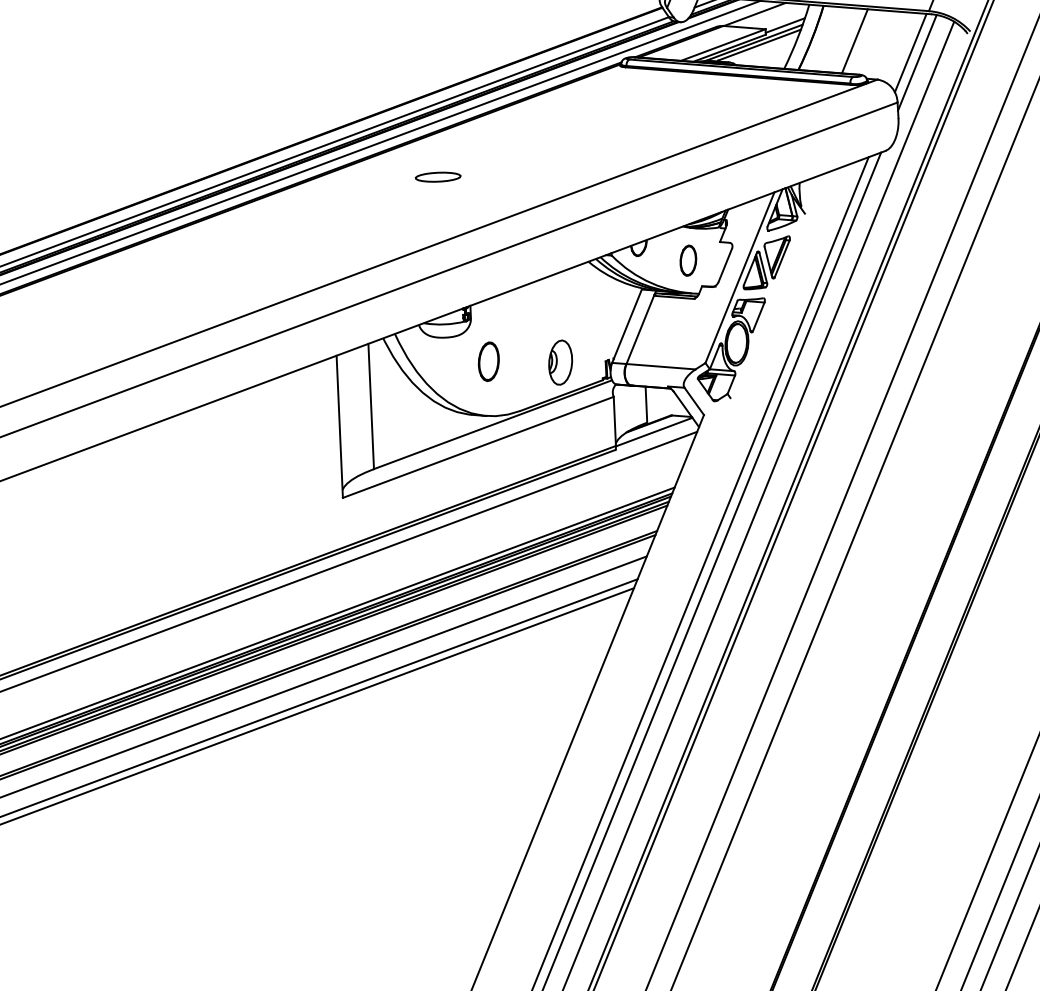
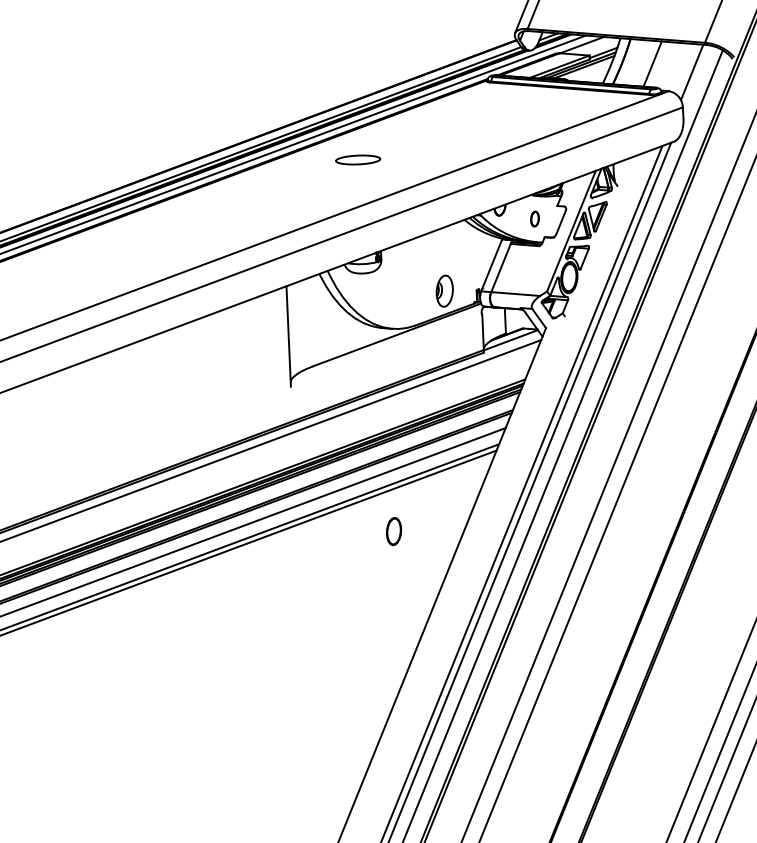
line: (916, 63) -> (696, 79), removed
part: (438, 177) -> (358, 160), size x1.4
part: (687, 259) -> (534, 218), size x0.7
part: (488, 361) -> (393, 531), moved
line: (370, 405) -> (310, 321), removed
line: (478, 446) -> (386, 350), removed

